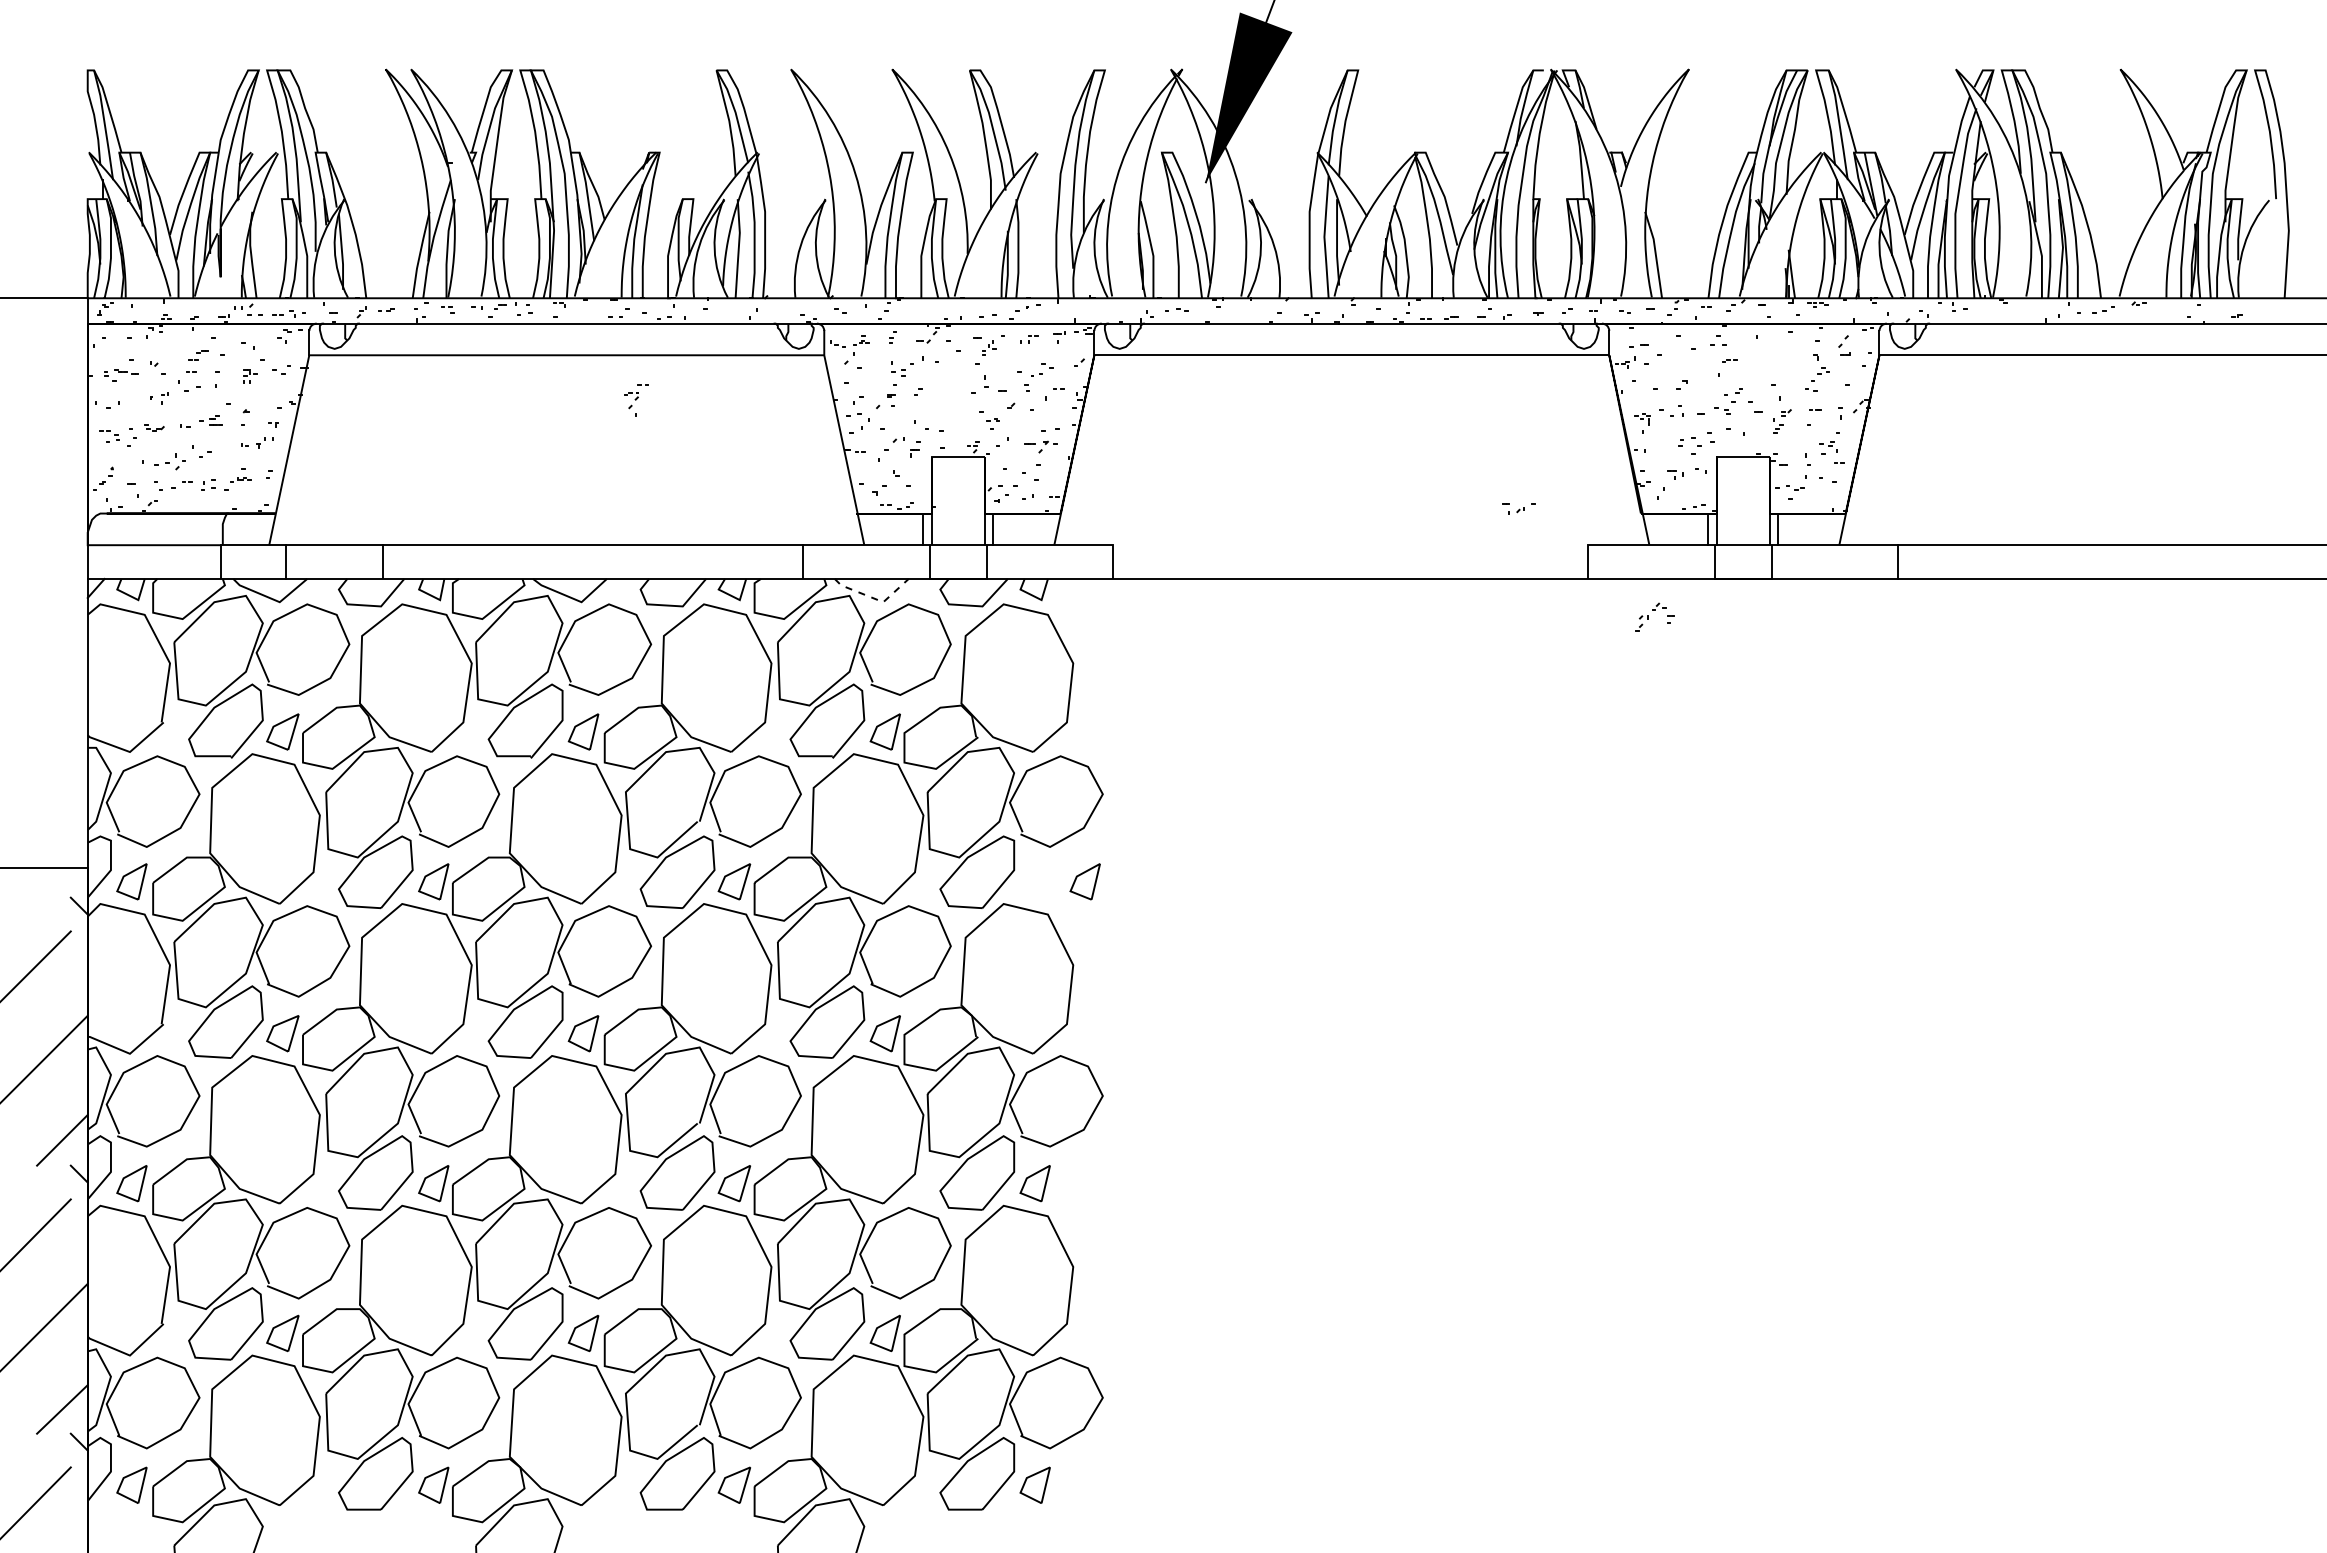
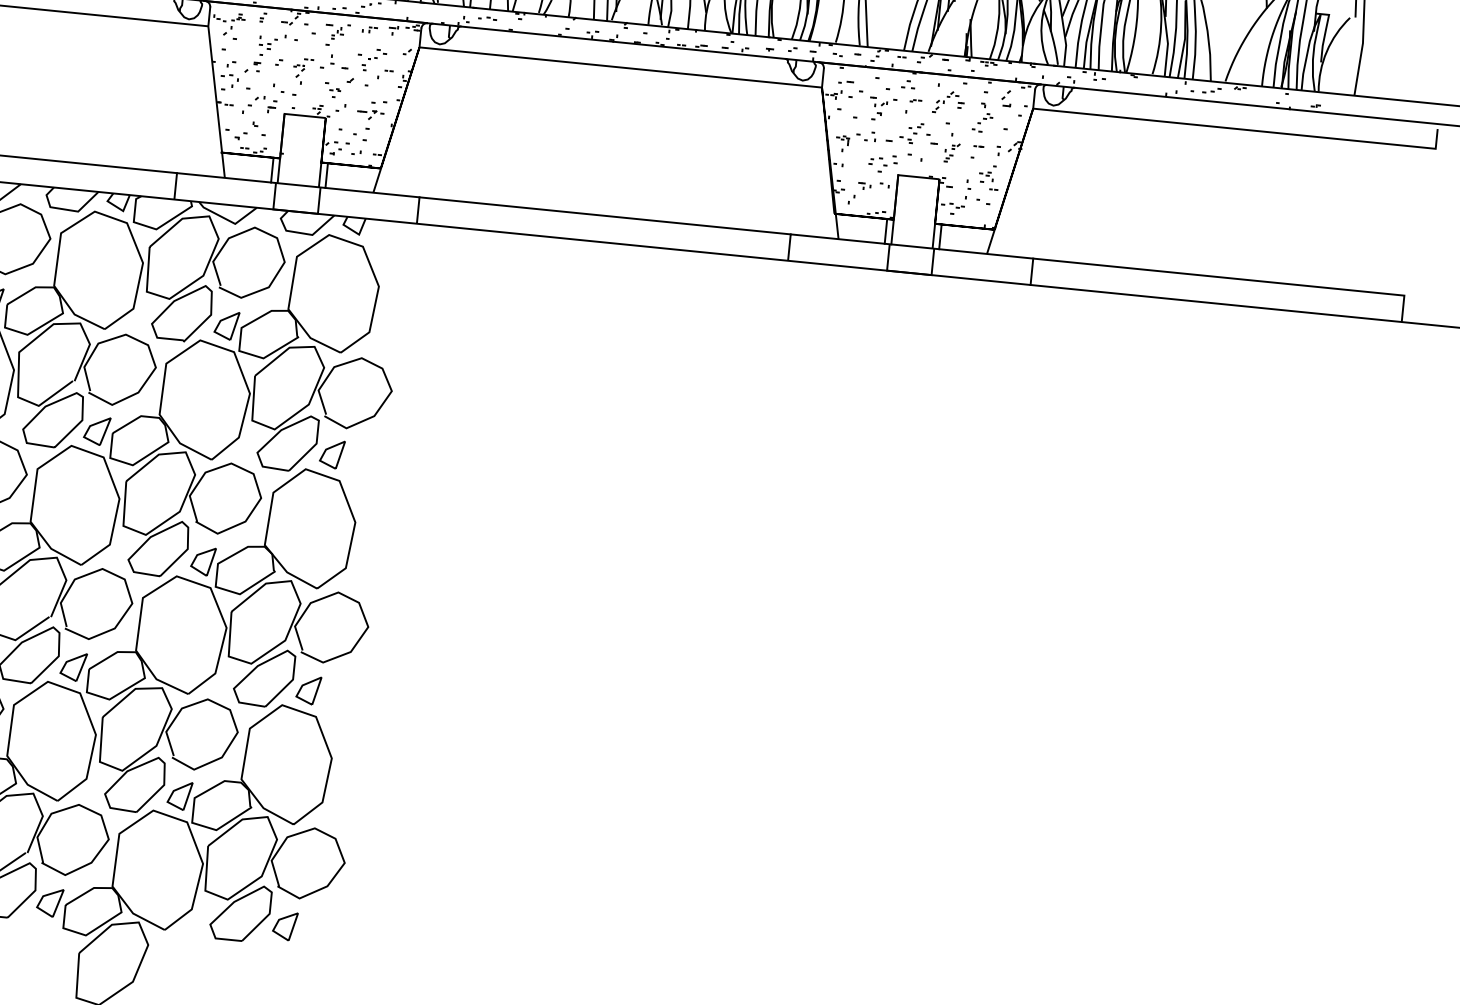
part: (636, 400) -> (302, 71), moved
part: (1518, 508) -> (883, 102), moved
line: (1350, 545) -> (604, 216), added
line: (874, 598) -> (228, 220), dashed -> solid
part: (1654, 616) -> (948, 101), moved
part: (1084, 881) -> (331, 454), moved

